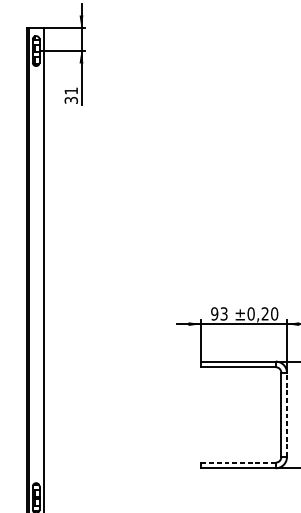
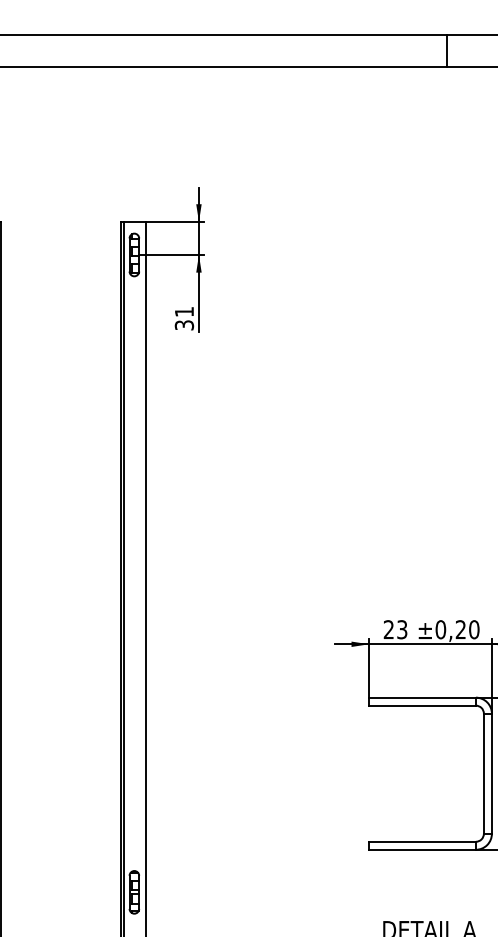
text: (214, 313) -> (388, 629), 93 -> 23
line: (286, 414) -> (491, 773), dashed -> solid
line: (238, 462) -> (422, 841), dashed -> solid

